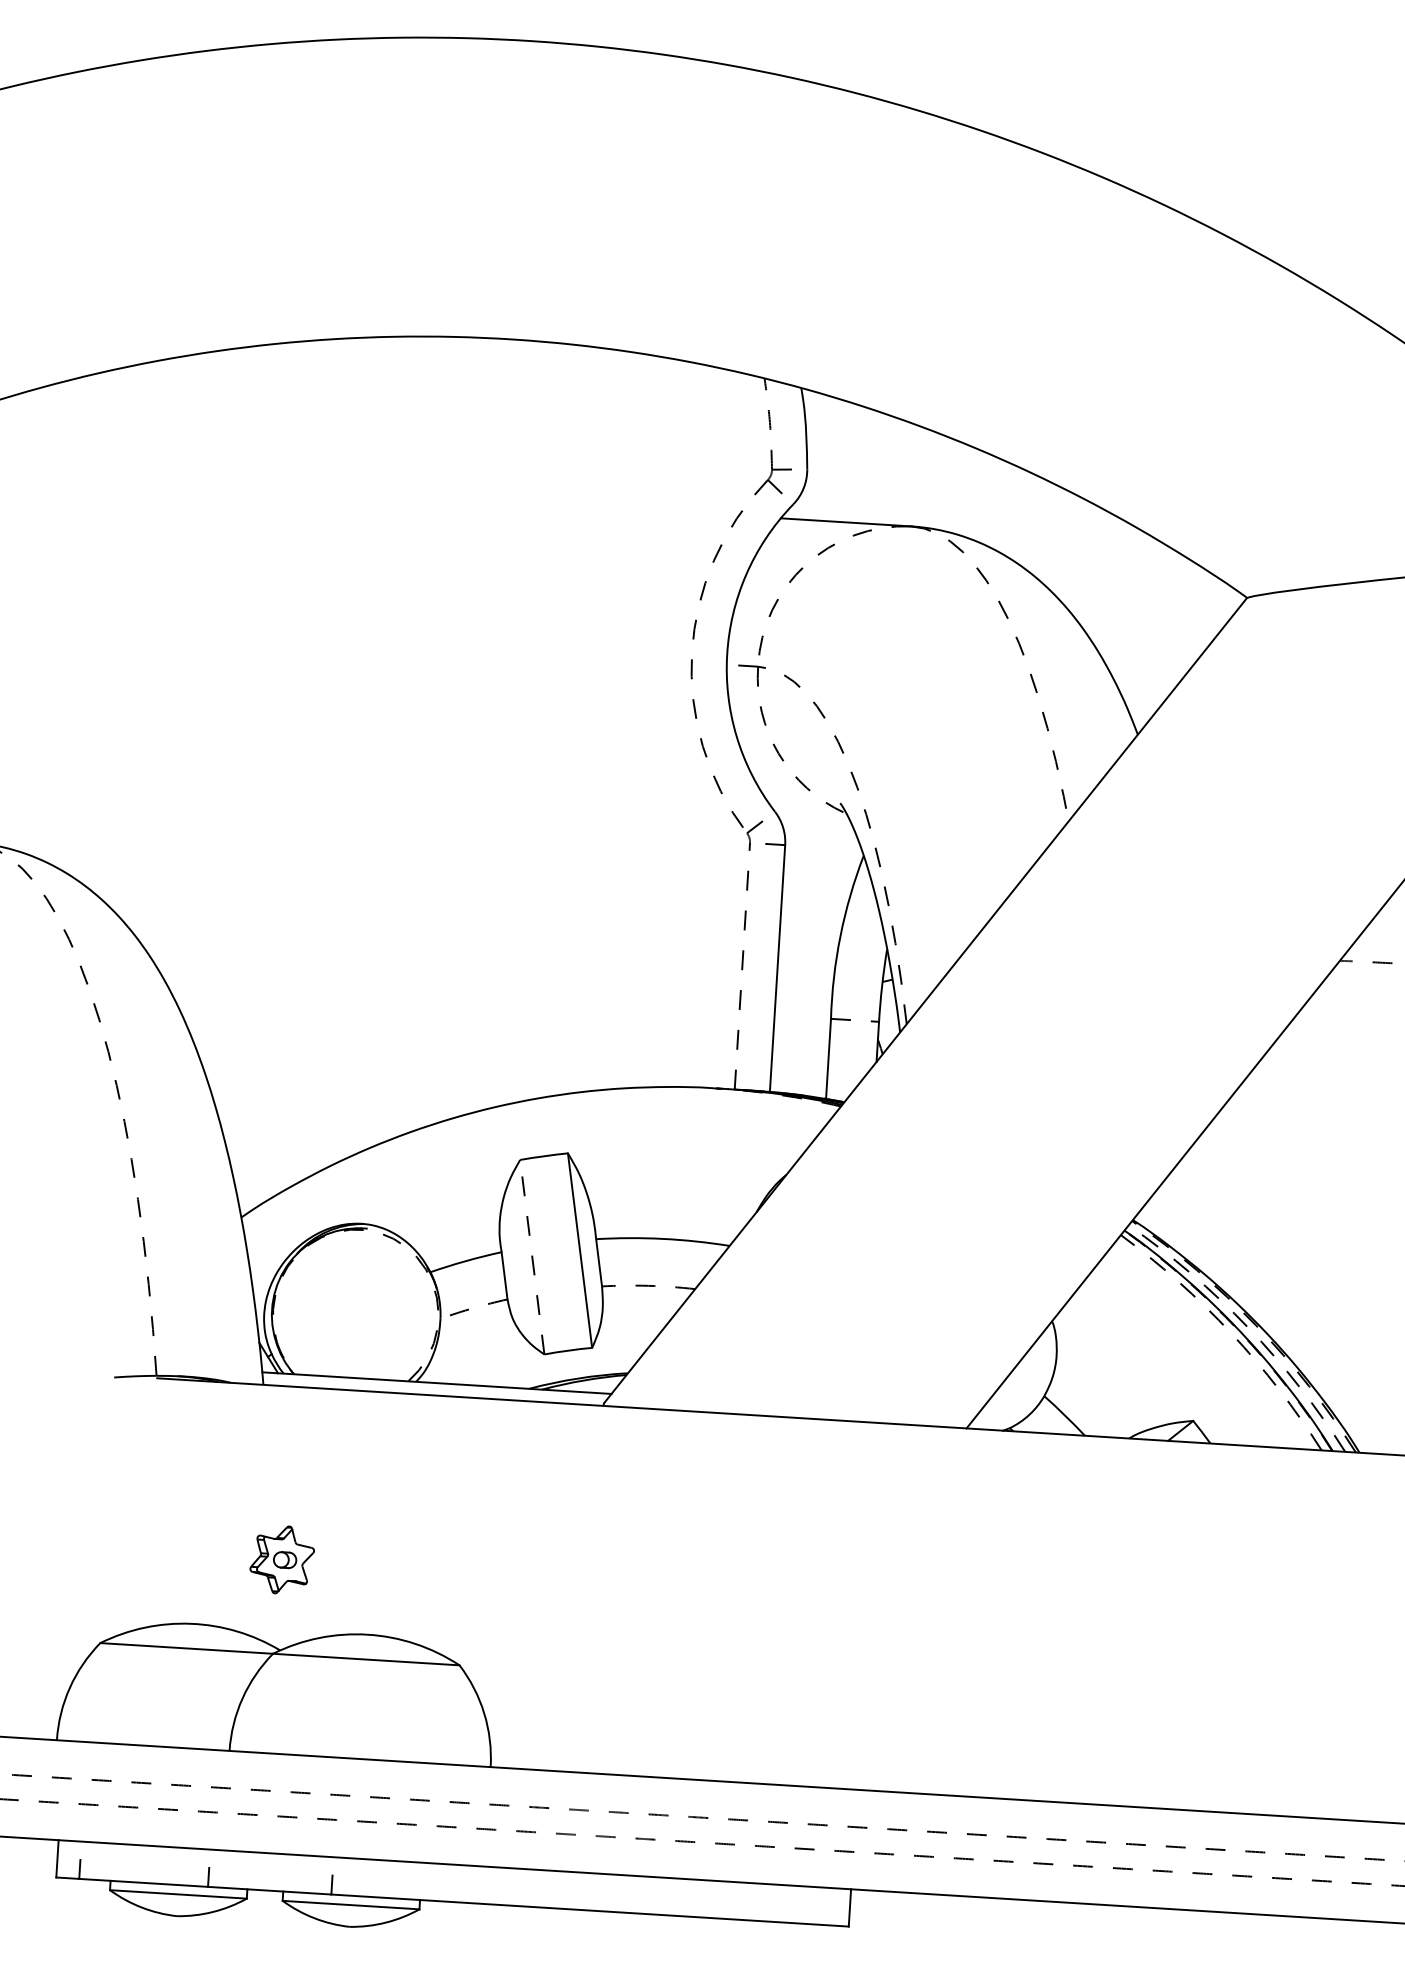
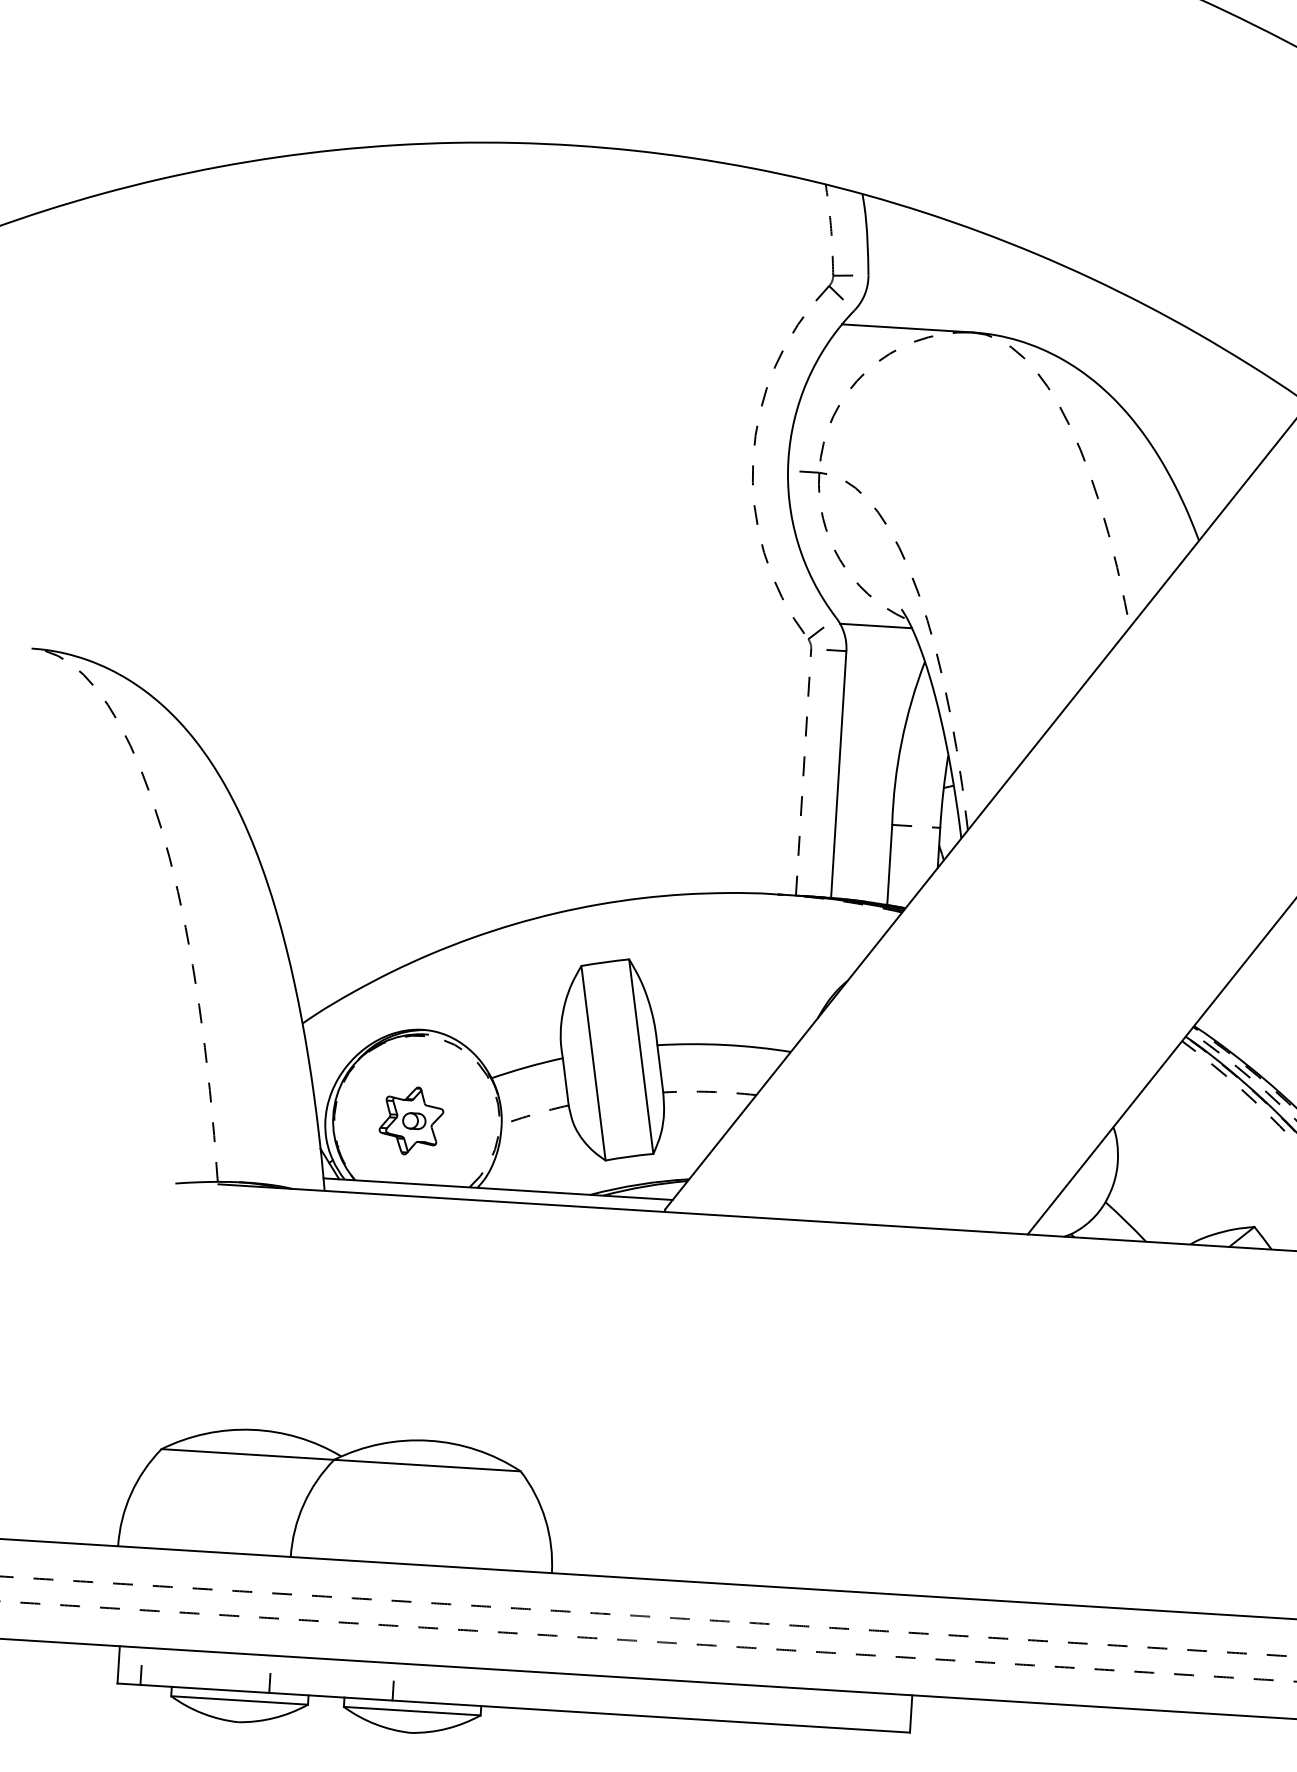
line: (814, 819) -> (875, 625), added
line: (532, 1256) -> (593, 1062), dashed -> solid
part: (281, 1559) -> (410, 1120), moved

